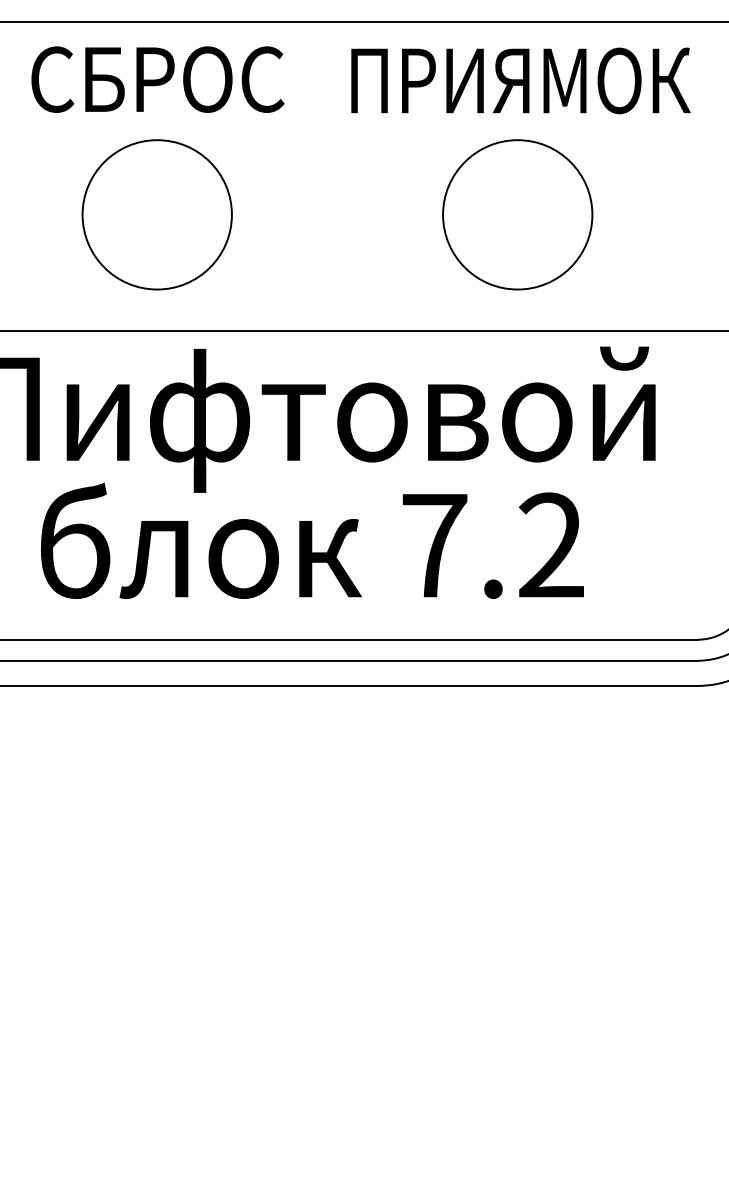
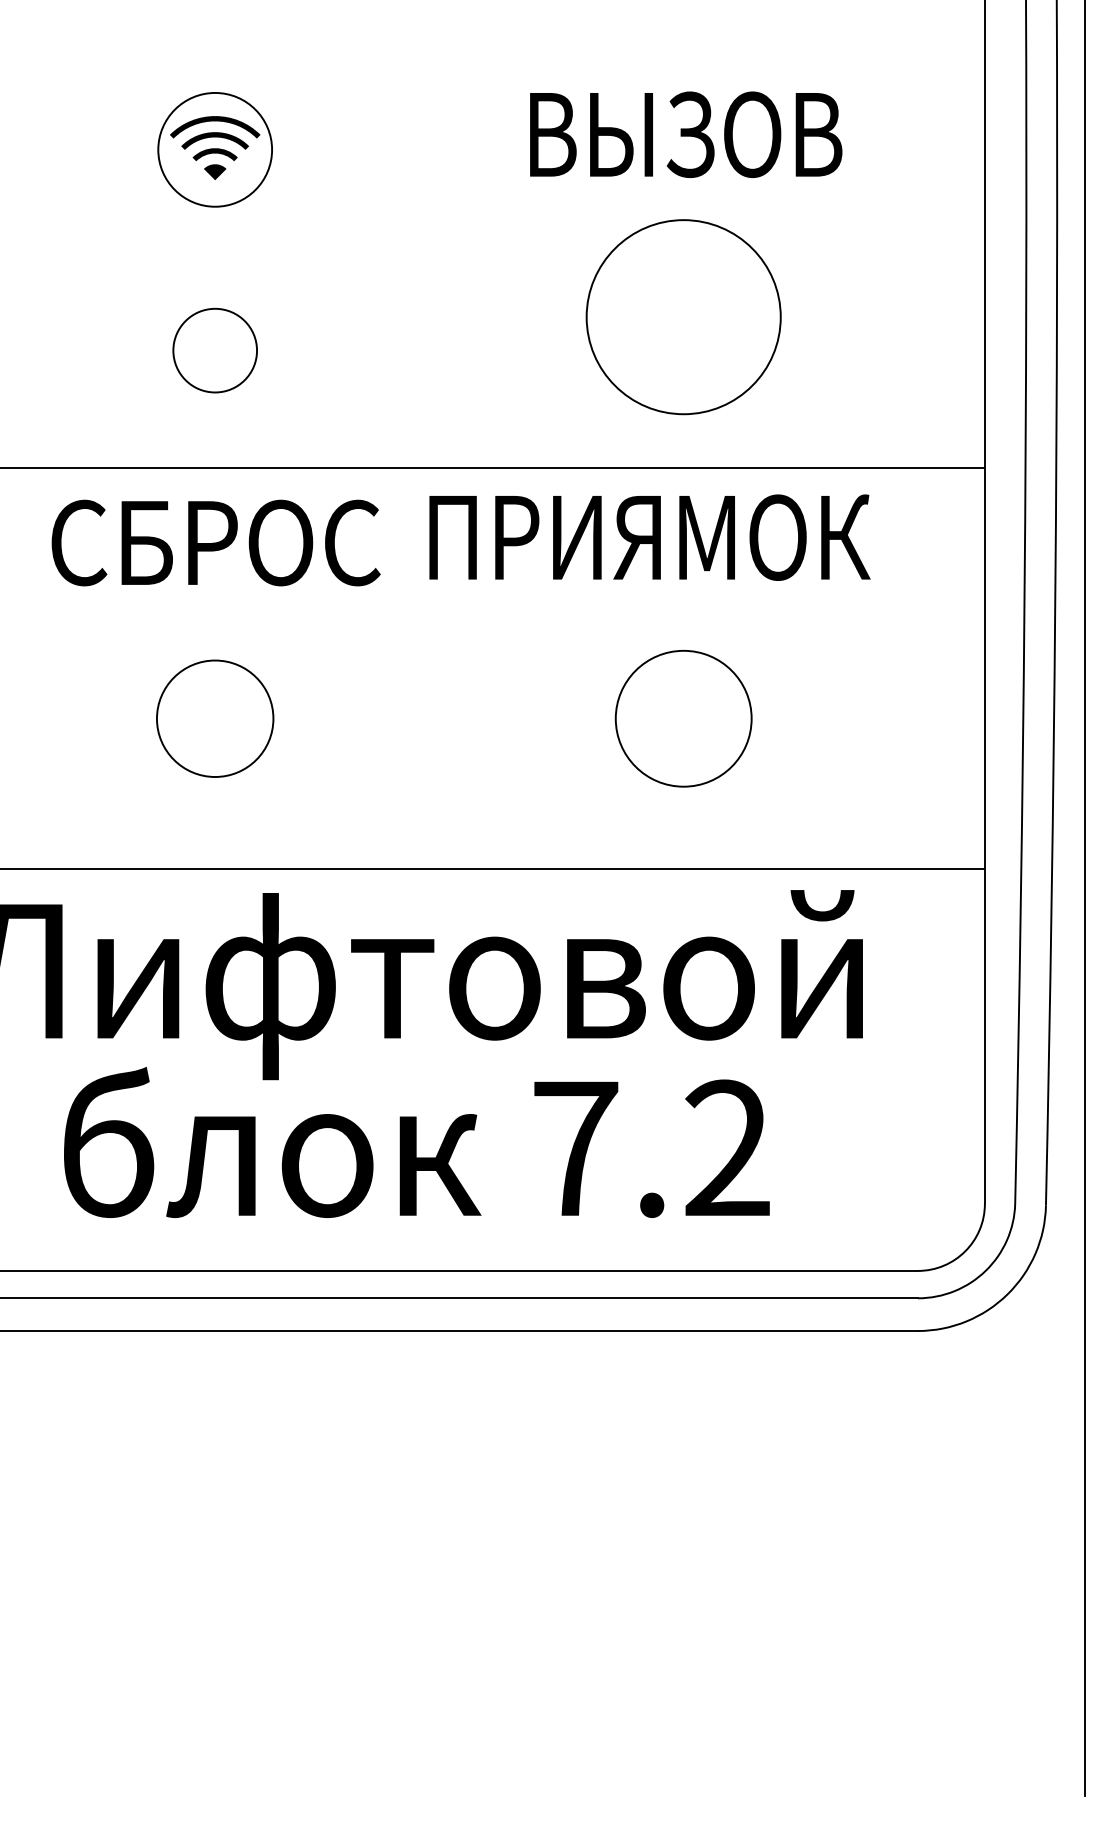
text: (520, 80) -> (649, 537), moved
circle: (157, 214) -> (215, 718), size x0.6
circle: (517, 214) -> (683, 718), size x0.7

